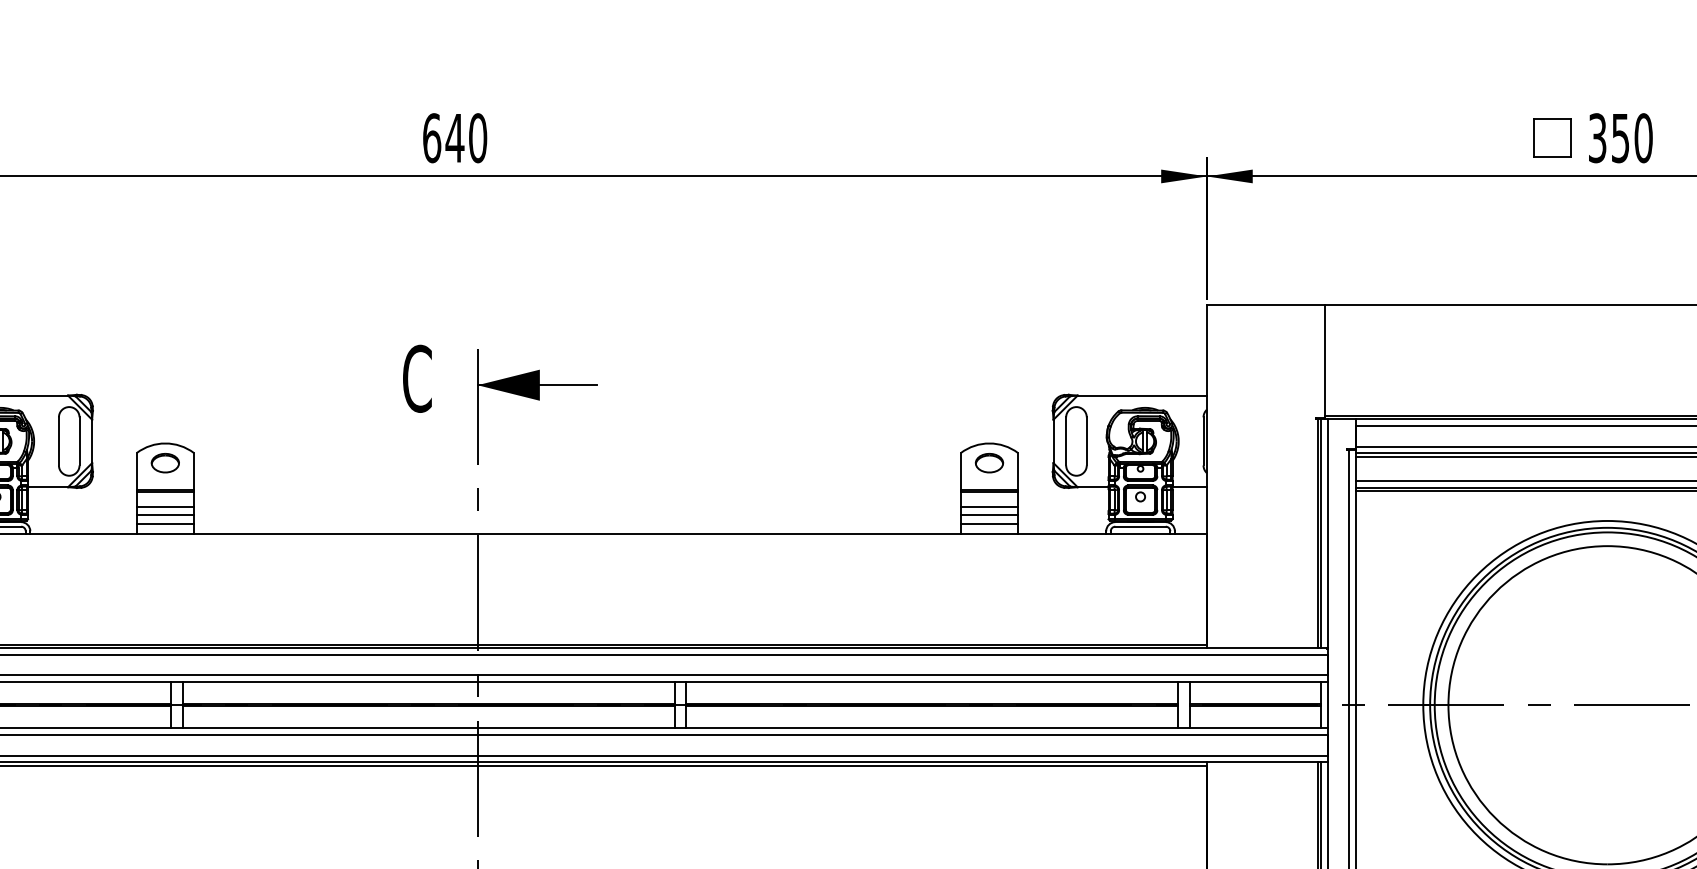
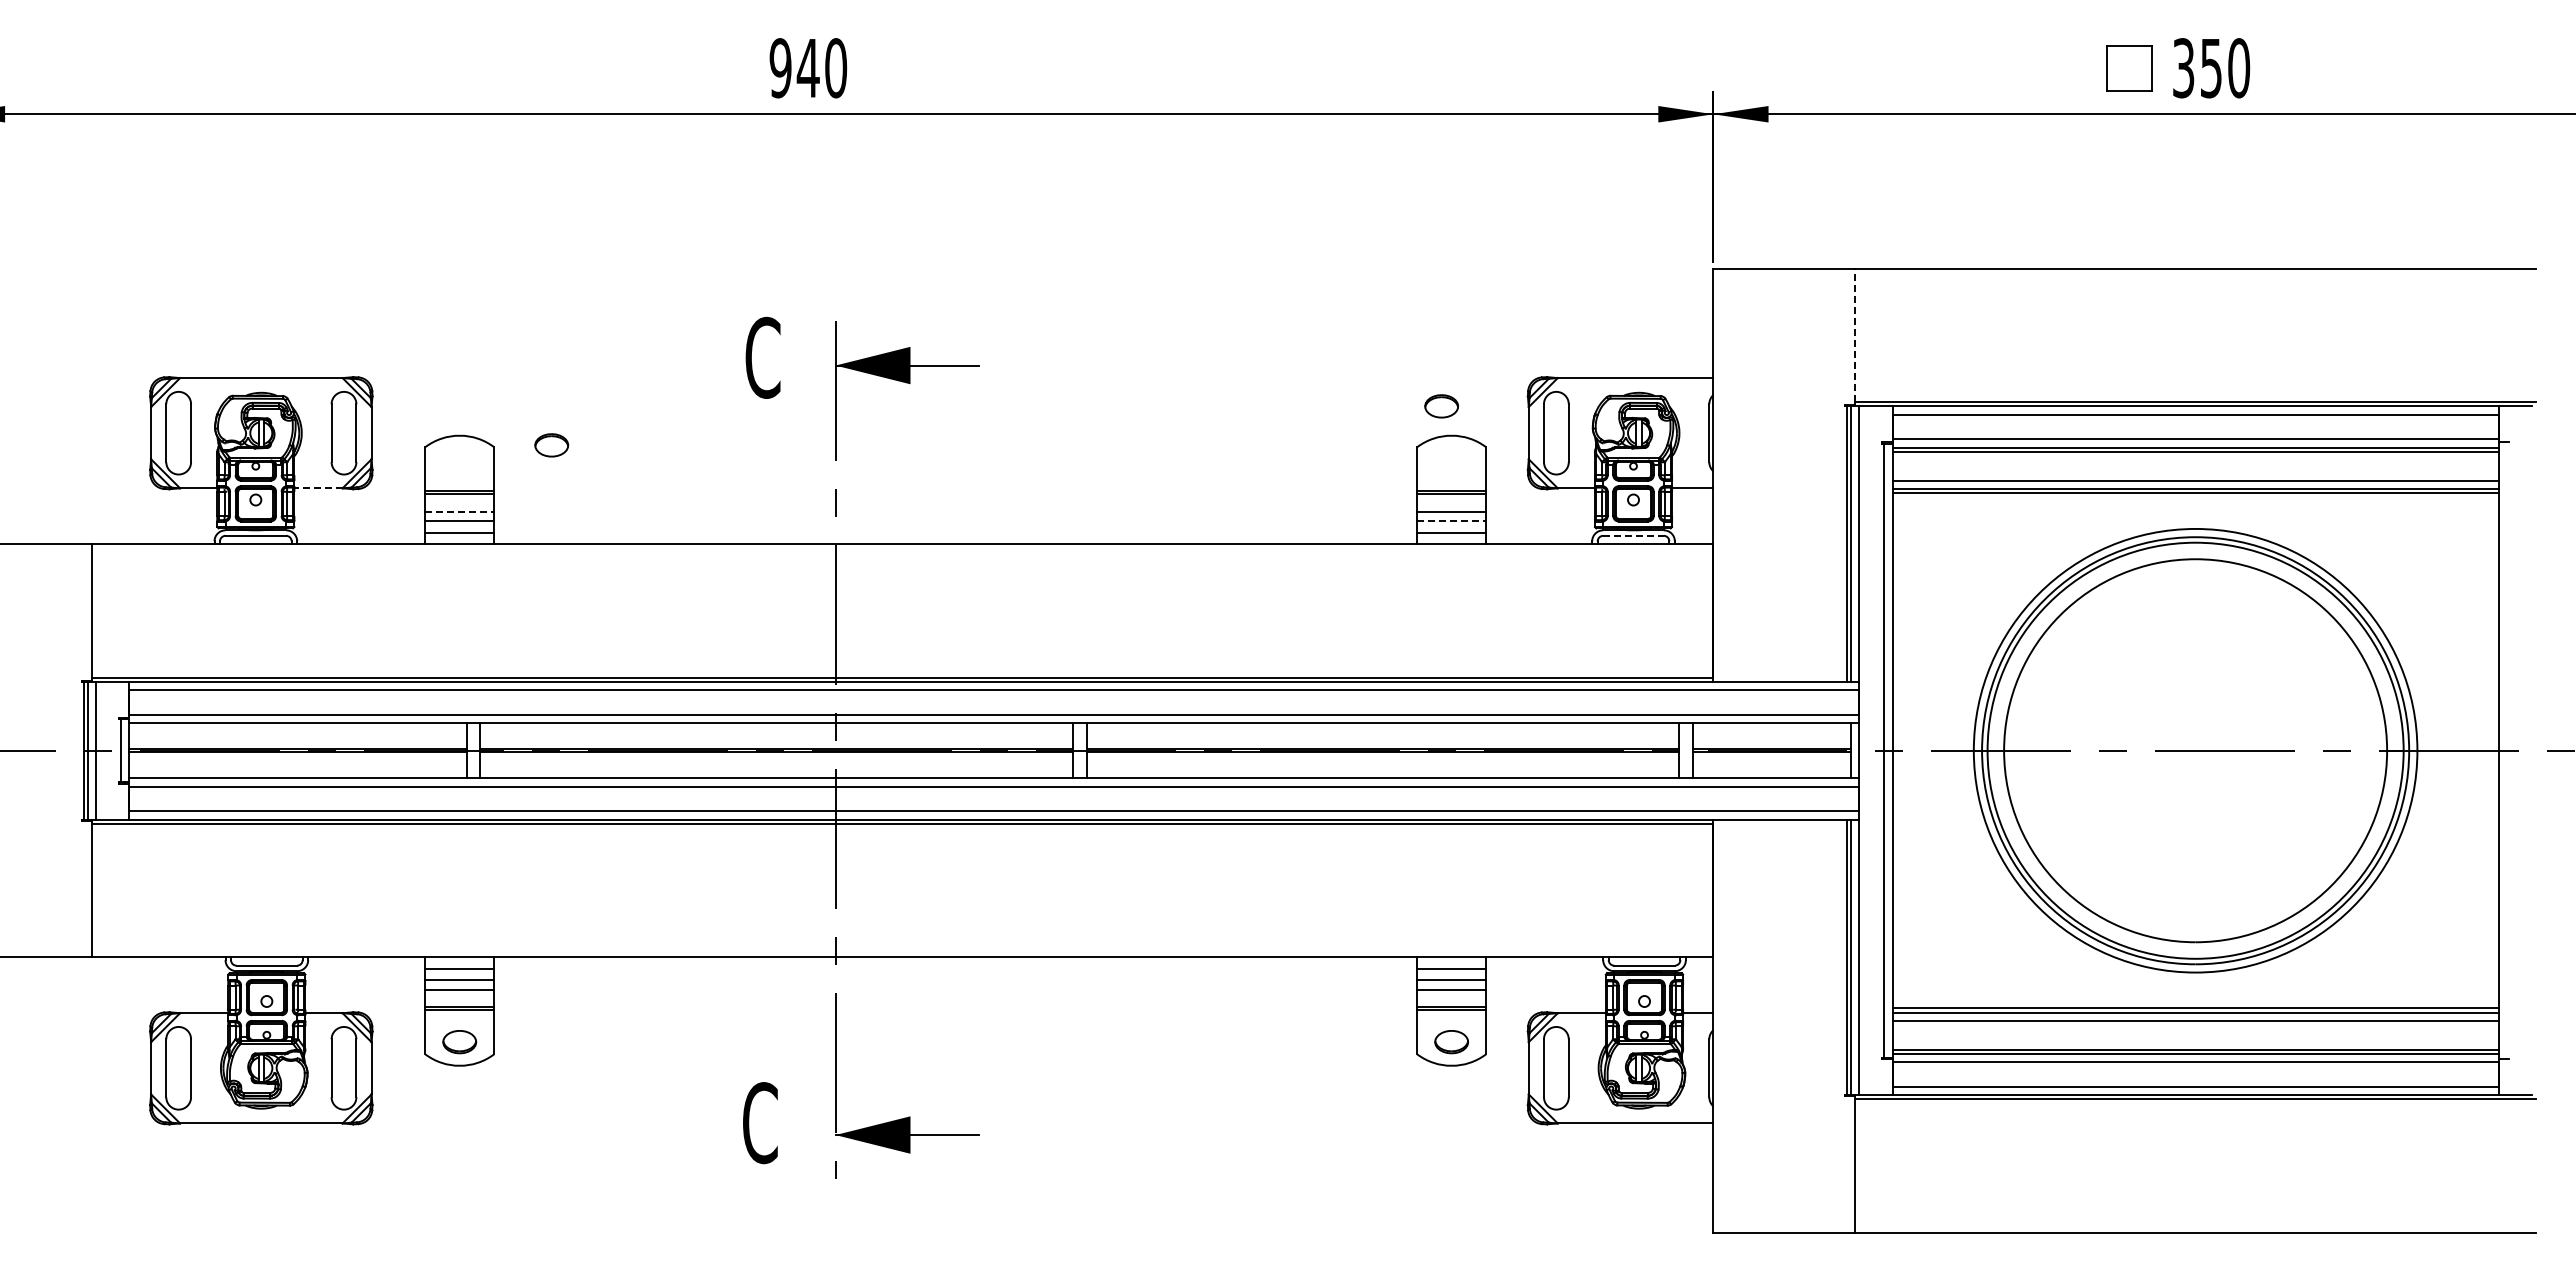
text: (431, 138) -> (780, 68), 640 -> 940
line: (1324, 360) -> (1855, 335), solid -> dashed
part: (165, 463) -> (551, 445), moved
part: (989, 463) -> (1441, 406), moved
line: (48, 487) -> (318, 488), solid -> dashed
line: (166, 506) -> (460, 511), solid -> dashed
line: (990, 514) -> (1452, 521), solid -> dashed
line: (1141, 526) -> (1634, 535), solid -> dashed

